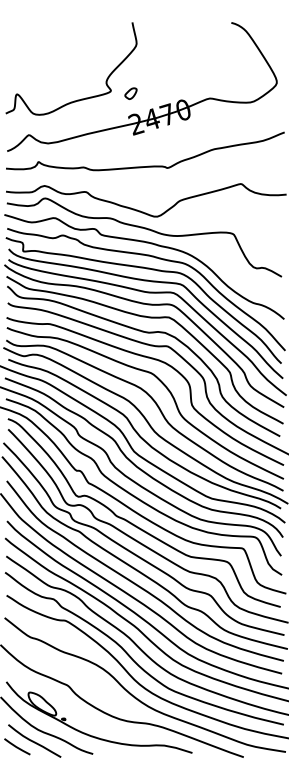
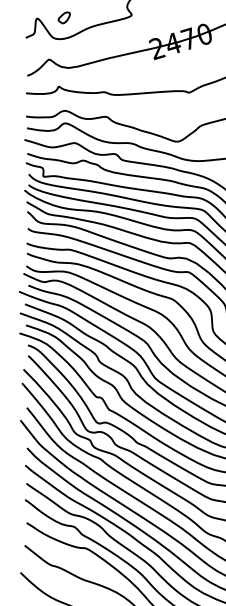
part: (130, 93) -> (63, 17), moved

